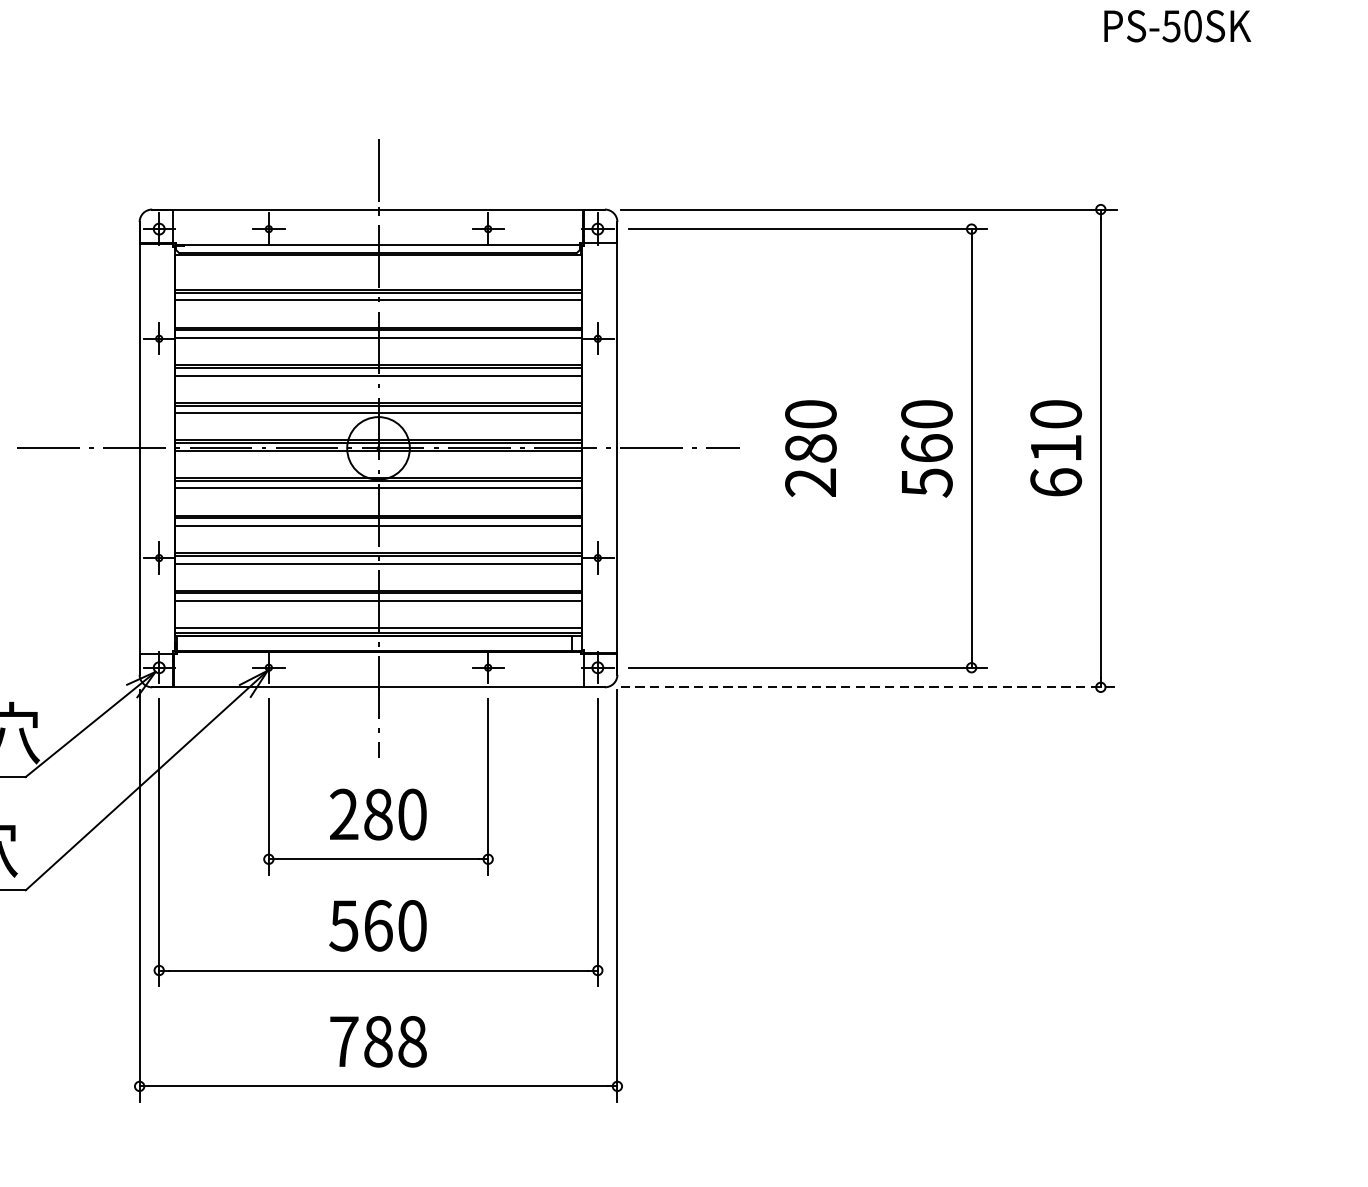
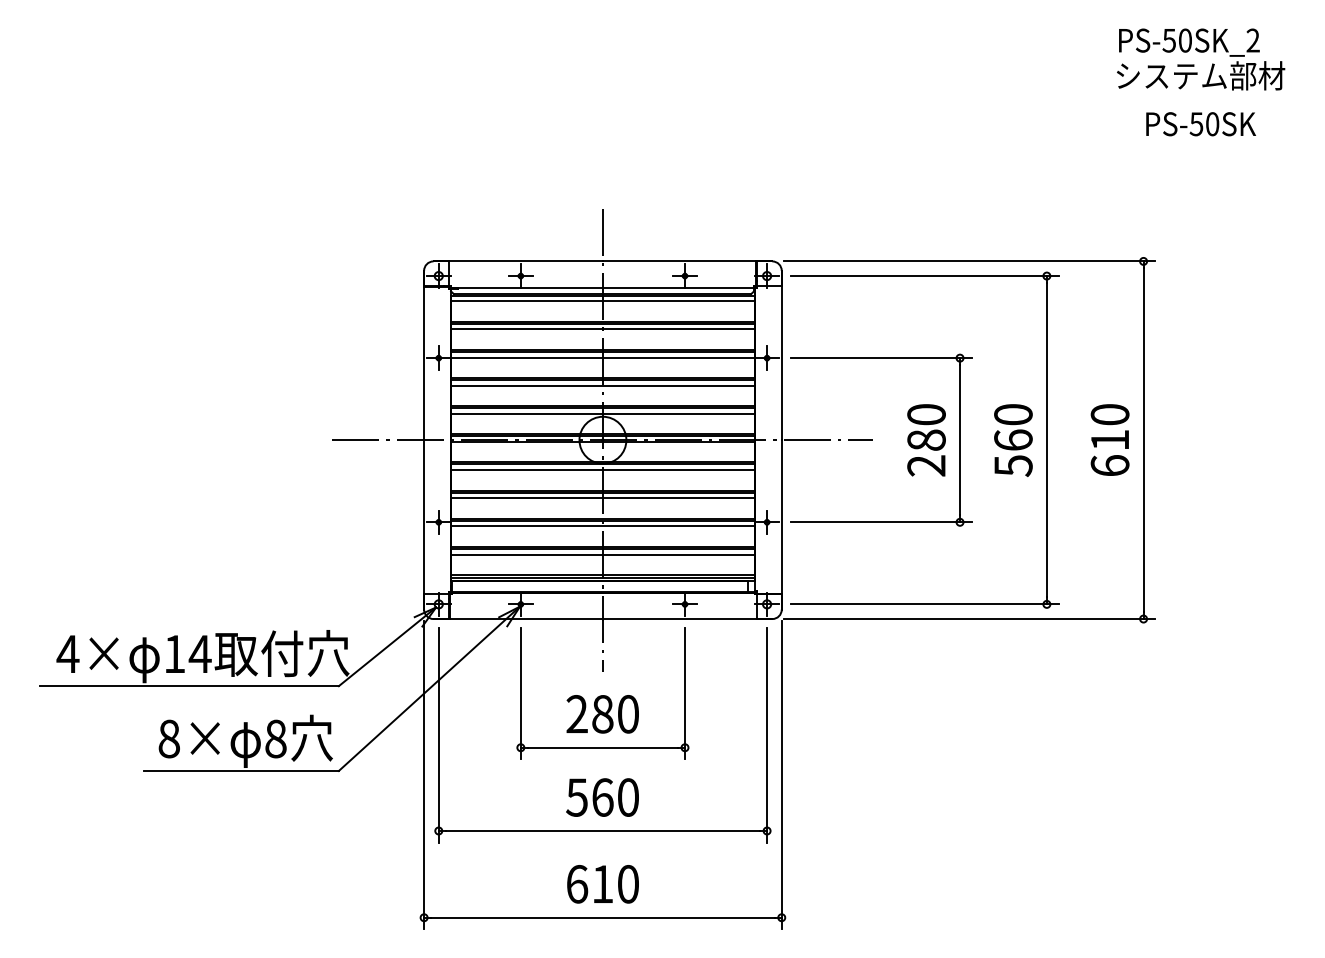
line: (377, 263) -> (602, 301), added
part: (854, 447) -> (959, 439), added
line: (868, 687) -> (969, 619), dashed -> solid
text: (377, 1041) -> (602, 884), 788 -> 610

